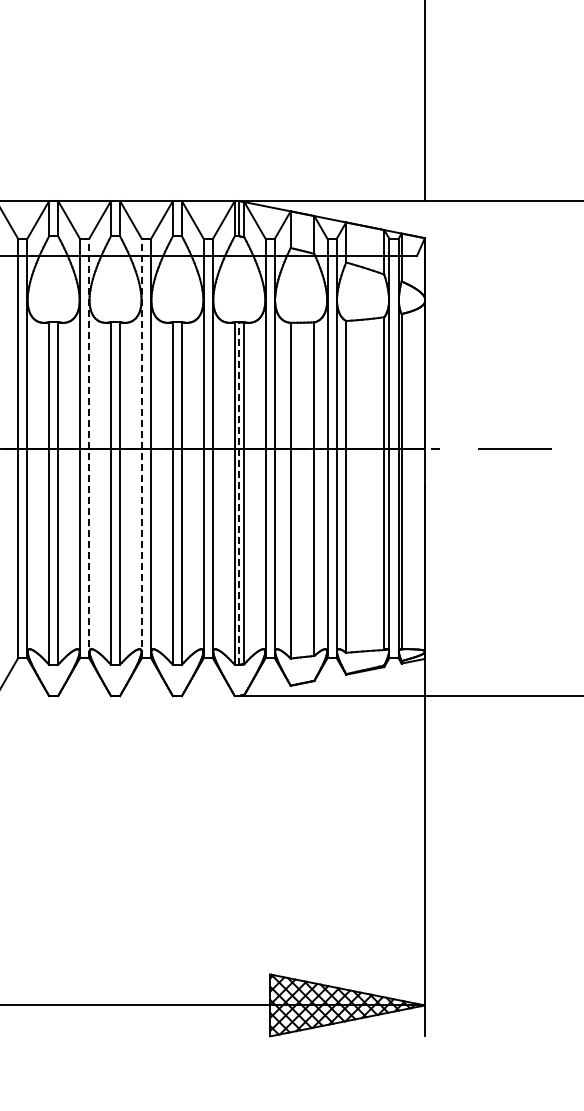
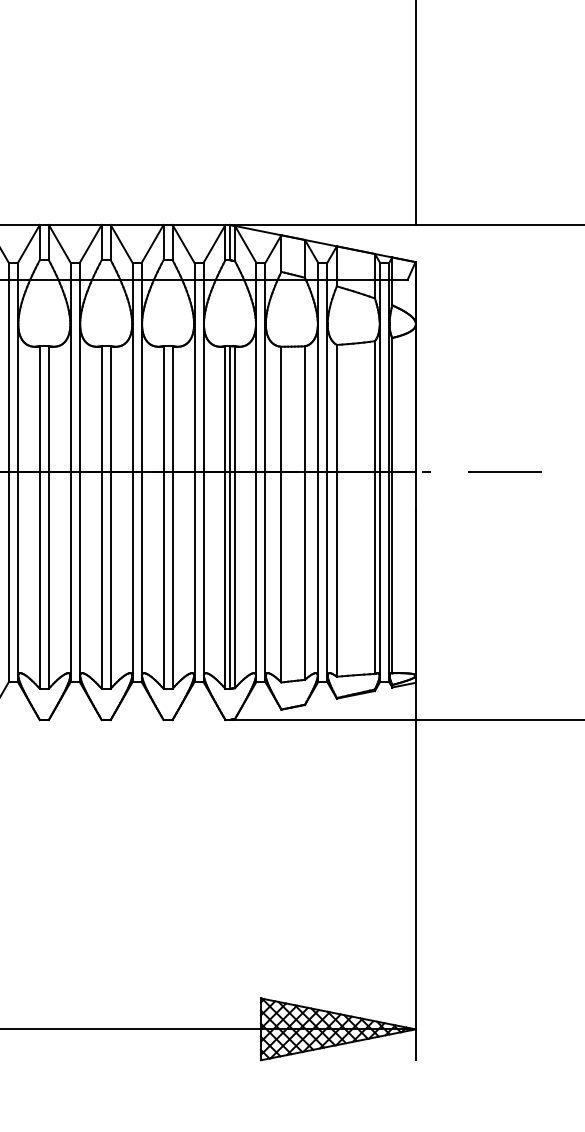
line: (88, 448) -> (79, 472), dashed -> solid
line: (141, 448) -> (132, 472), dashed -> solid
line: (238, 493) -> (229, 517), dashed -> solid

